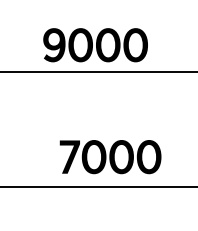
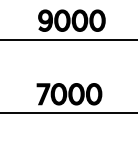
part: (94, 44) -> (71, 20), moved

